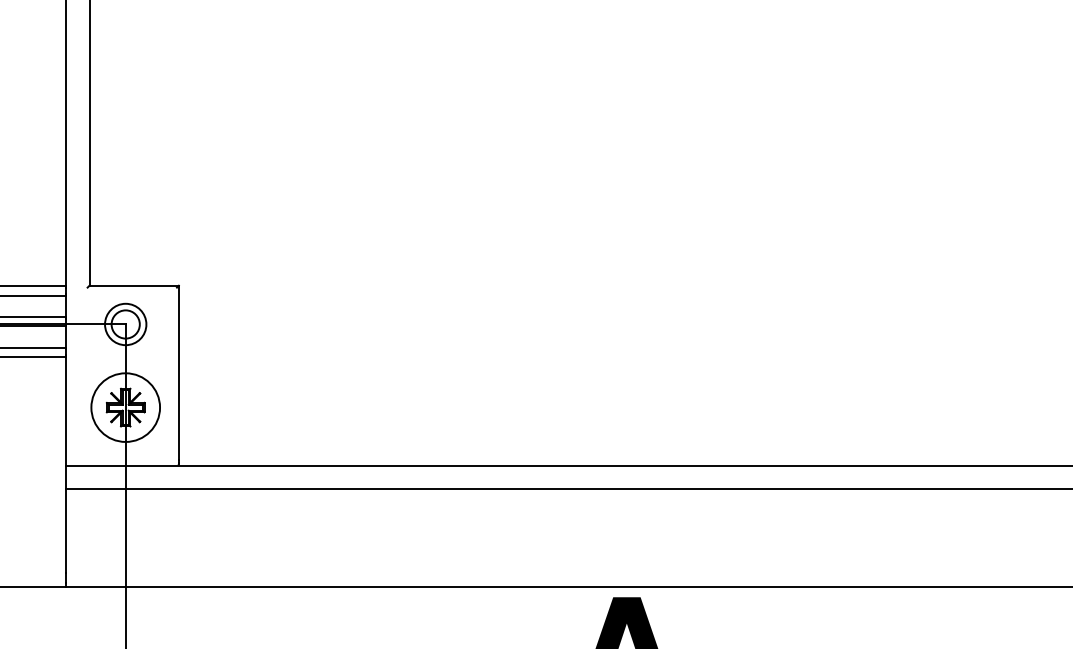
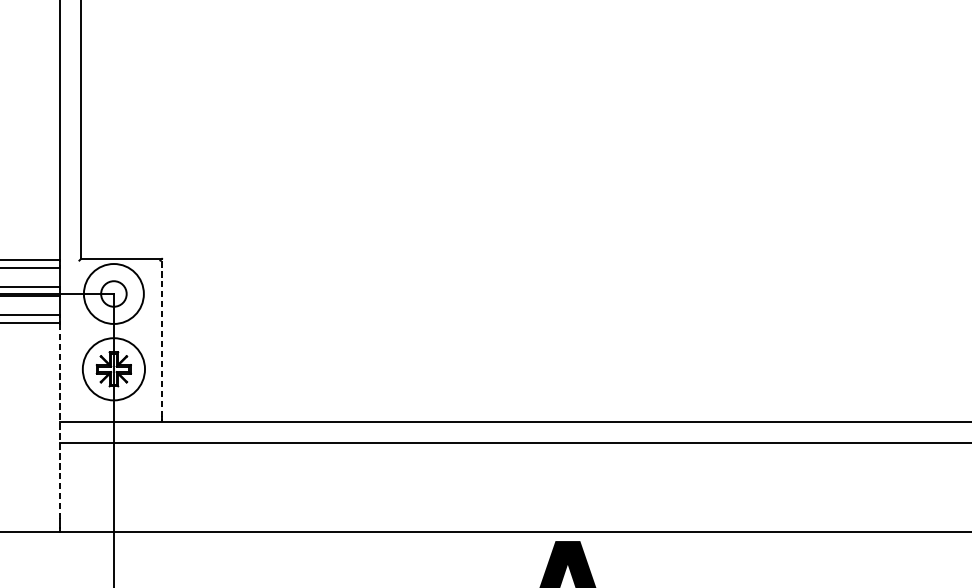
circle: (125, 324) -> (113, 294), size x1.6
line: (178, 372) -> (161, 337), solid -> dashed
line: (66, 465) -> (60, 421), solid -> dashed

